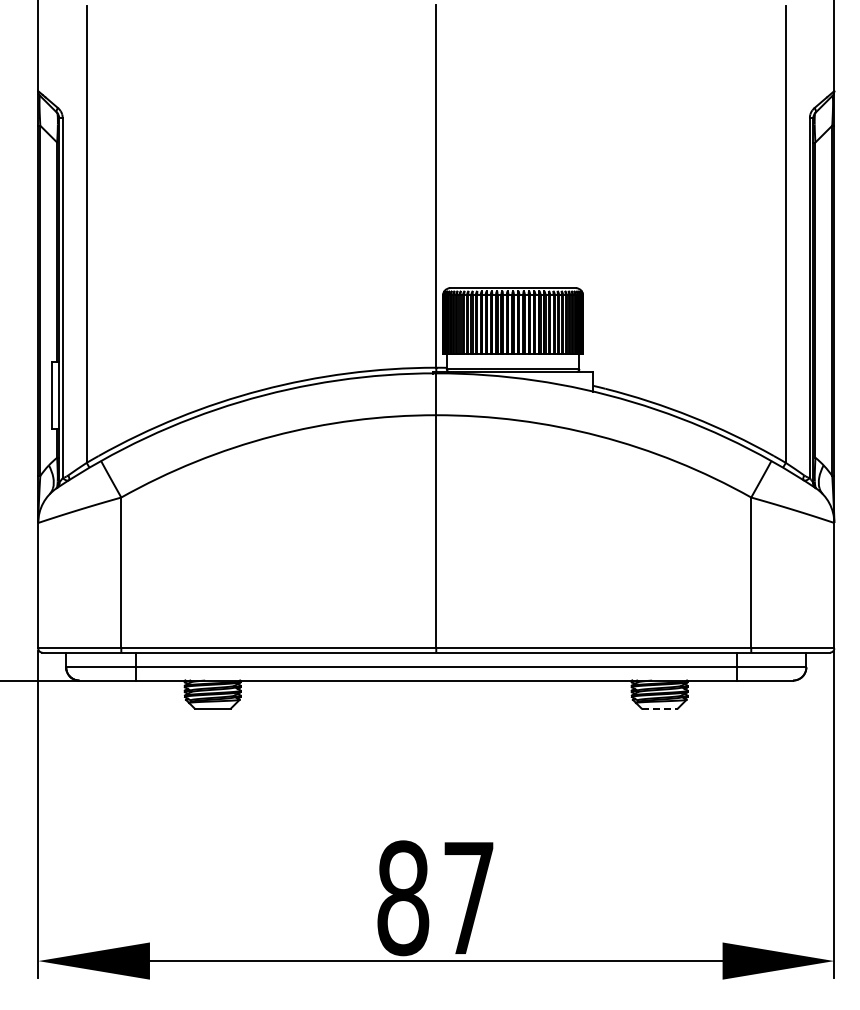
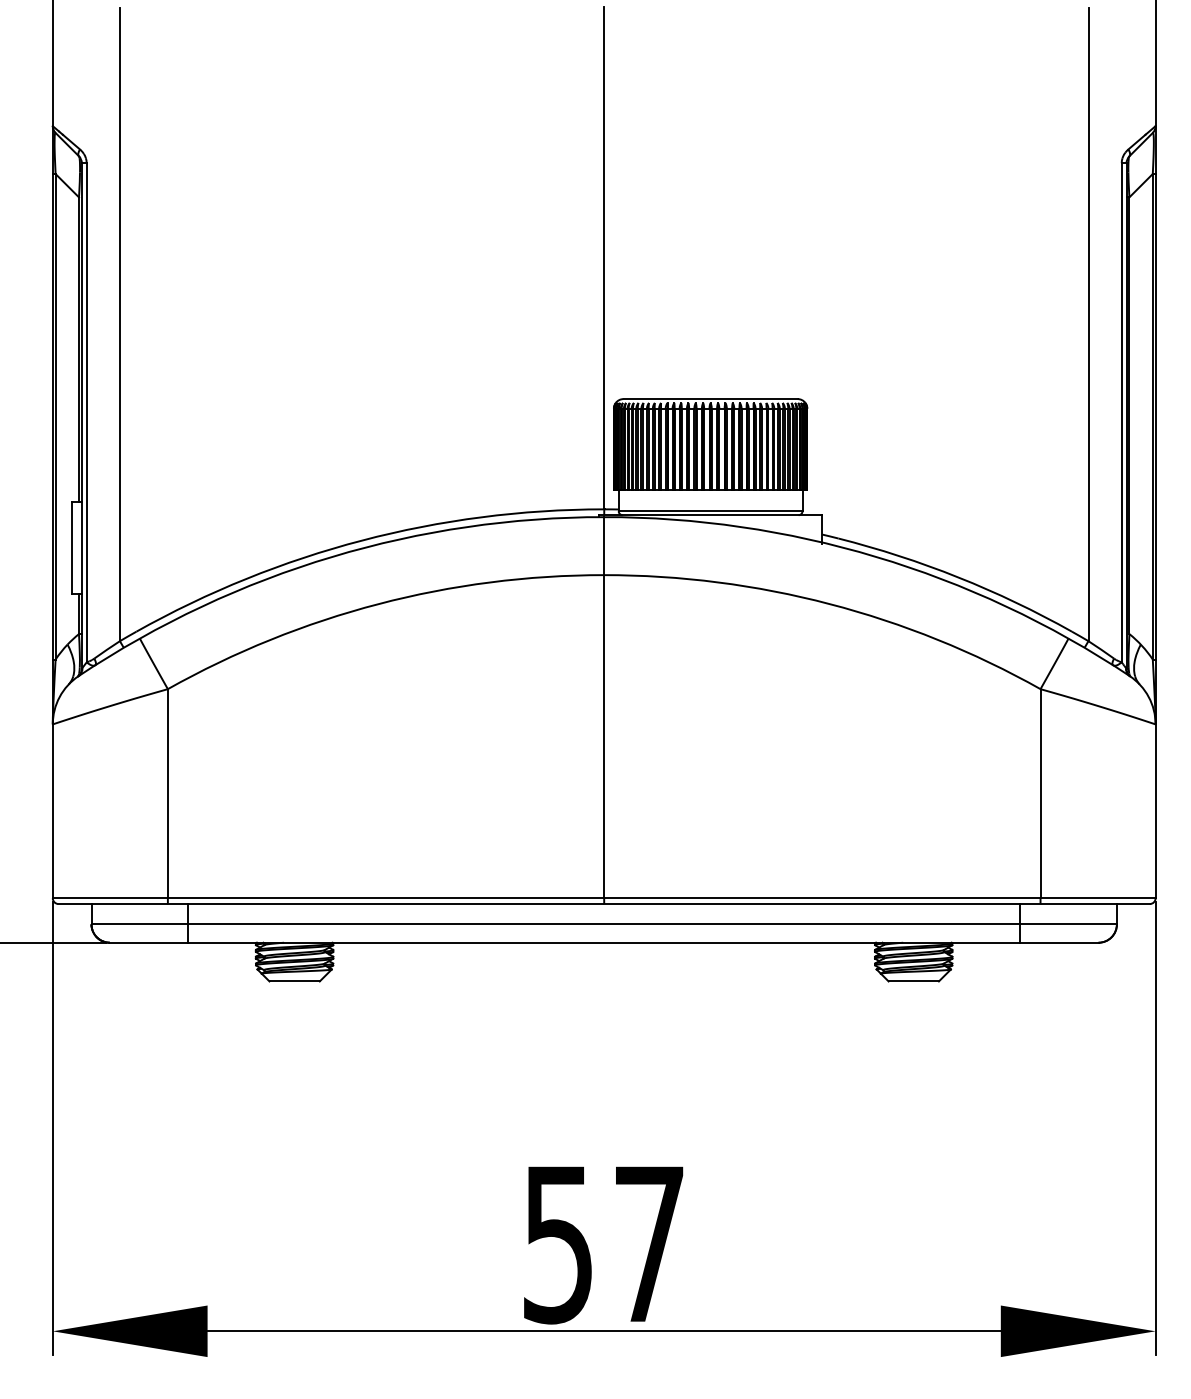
line: (660, 708) -> (914, 981), dashed -> solid
text: (403, 898) -> (558, 1244), 87 -> 57

